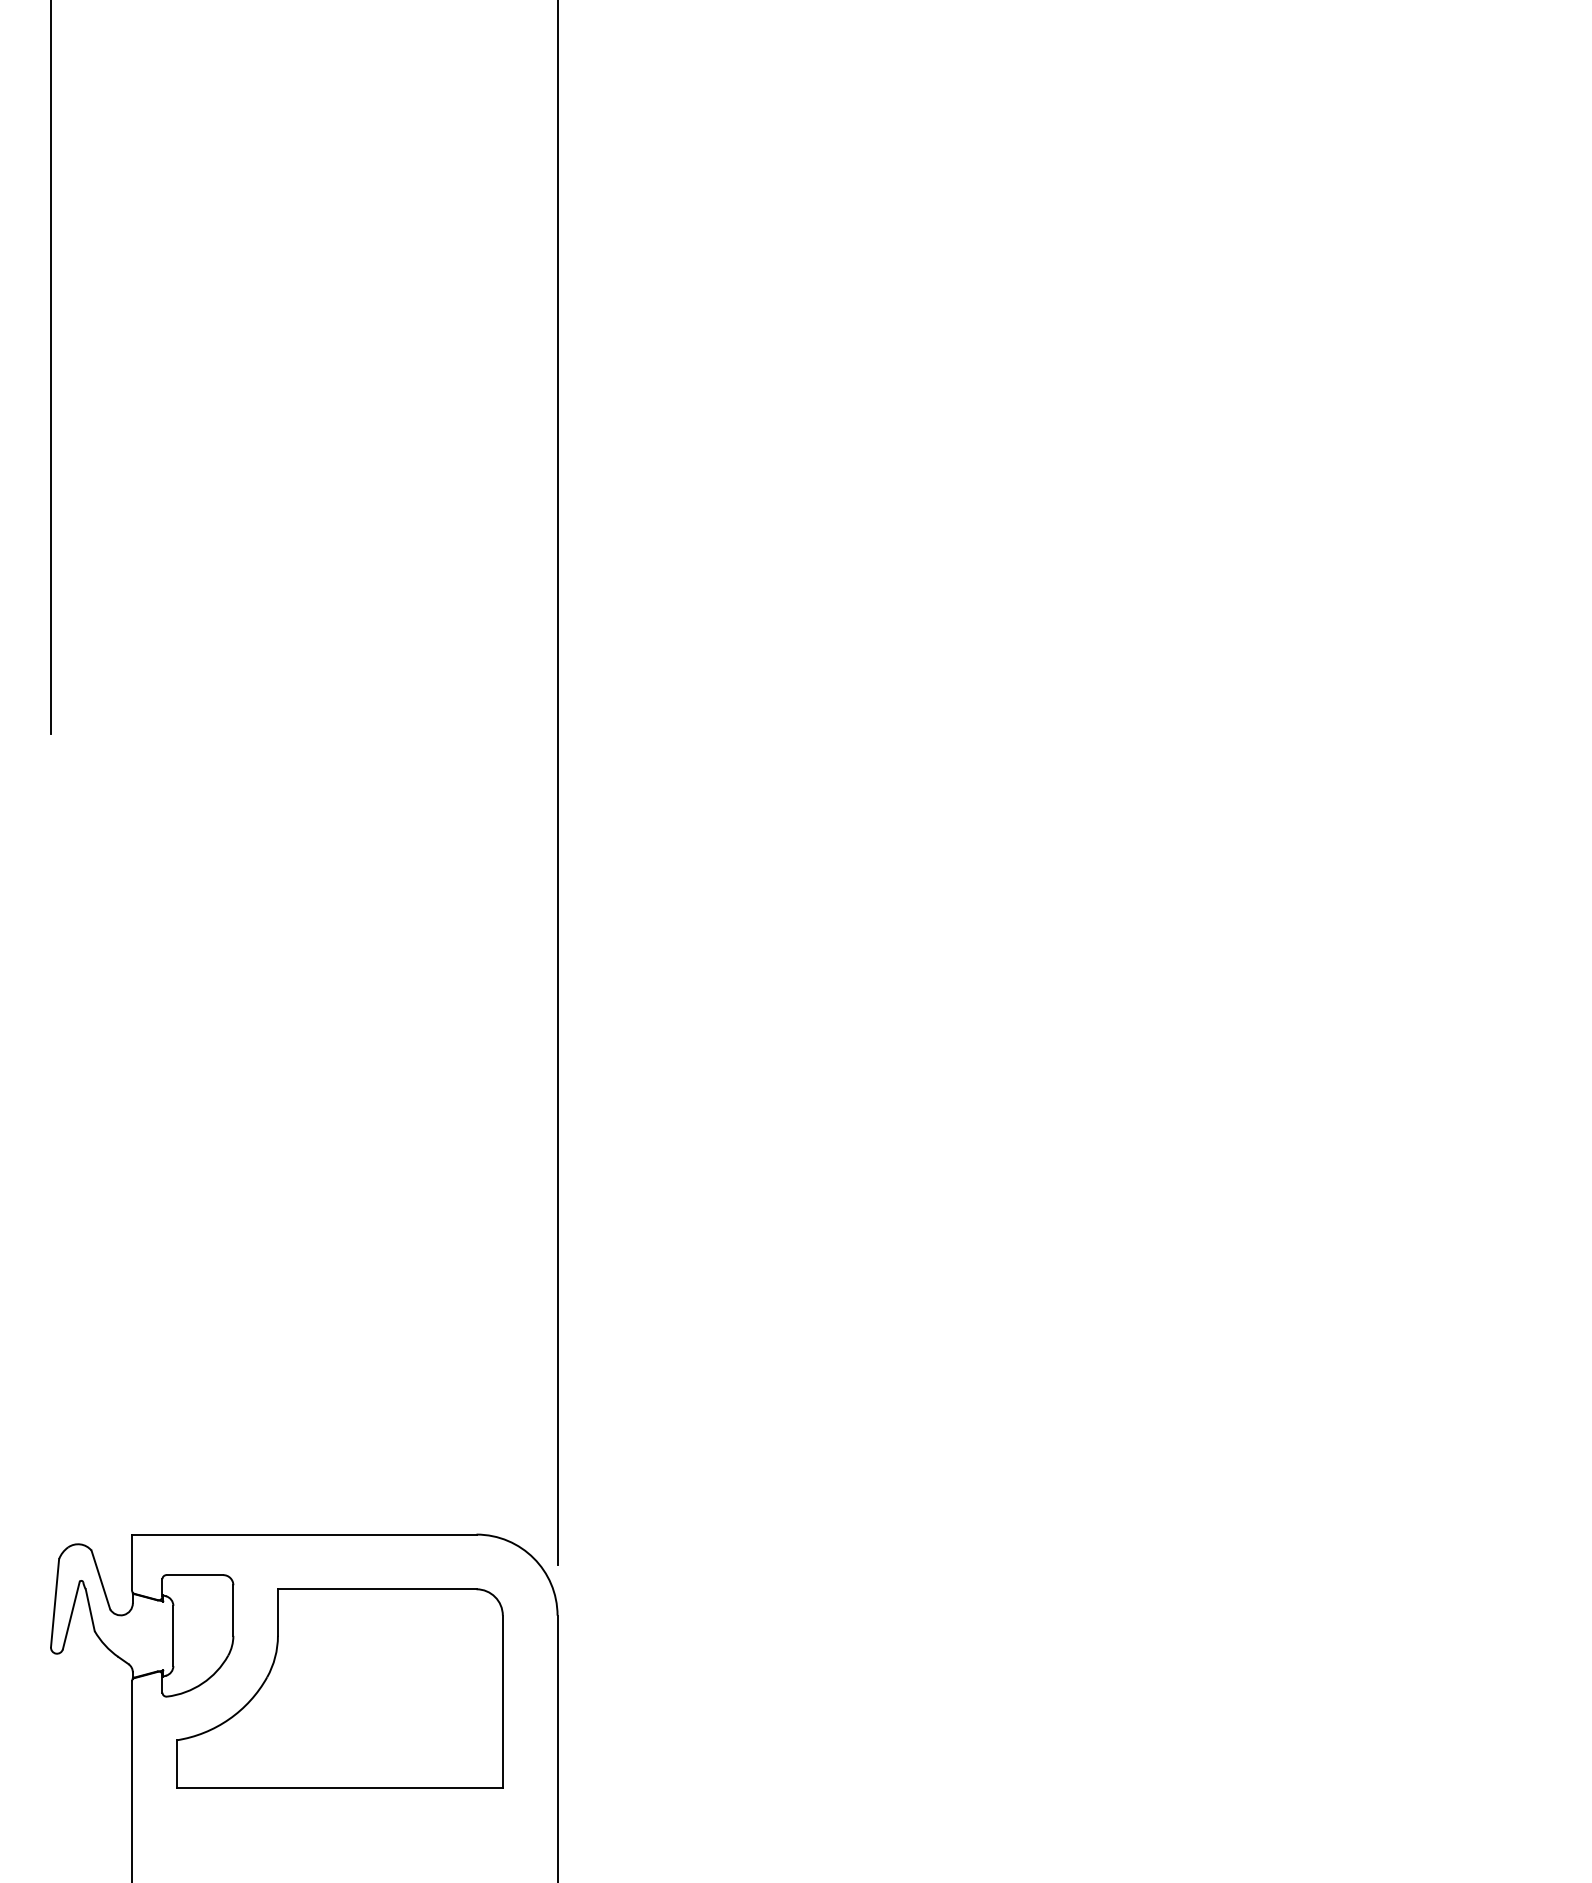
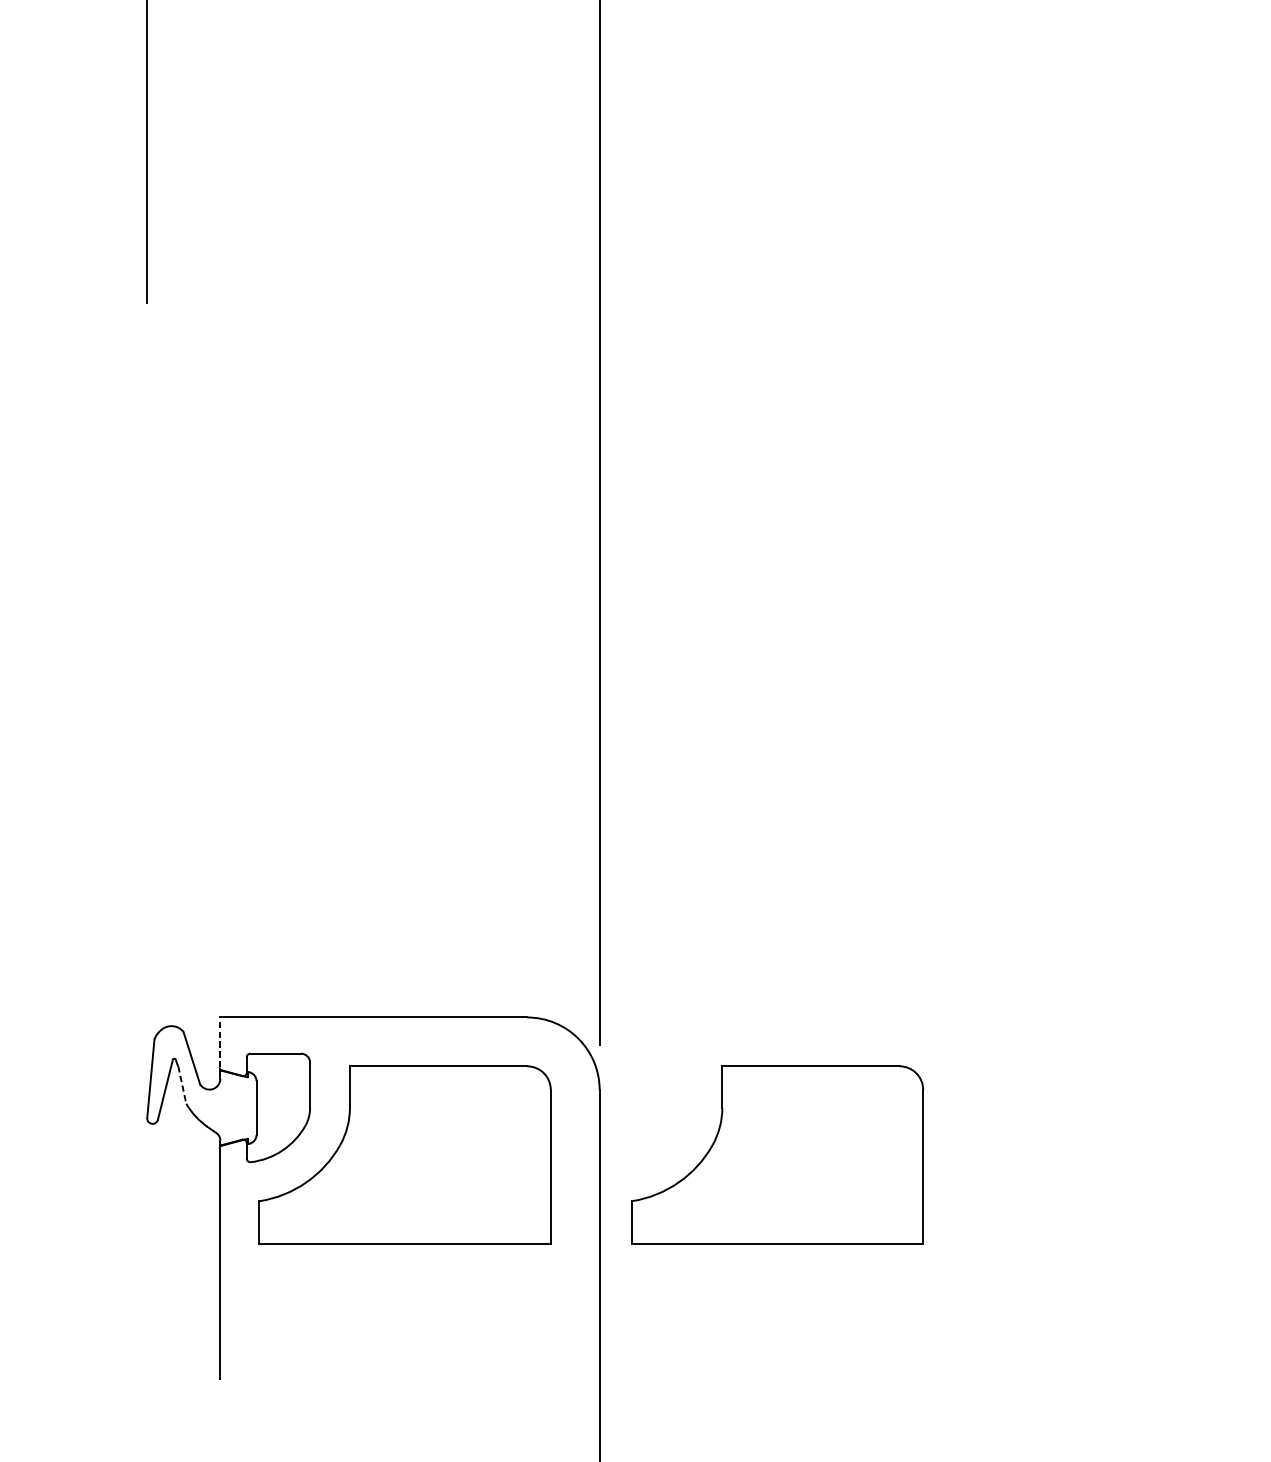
line: (132, 1562) -> (220, 1042), solid -> dashed
line: (90, 1610) -> (182, 1085), solid -> dashed
part: (756, 1688) -> (777, 1154), added

